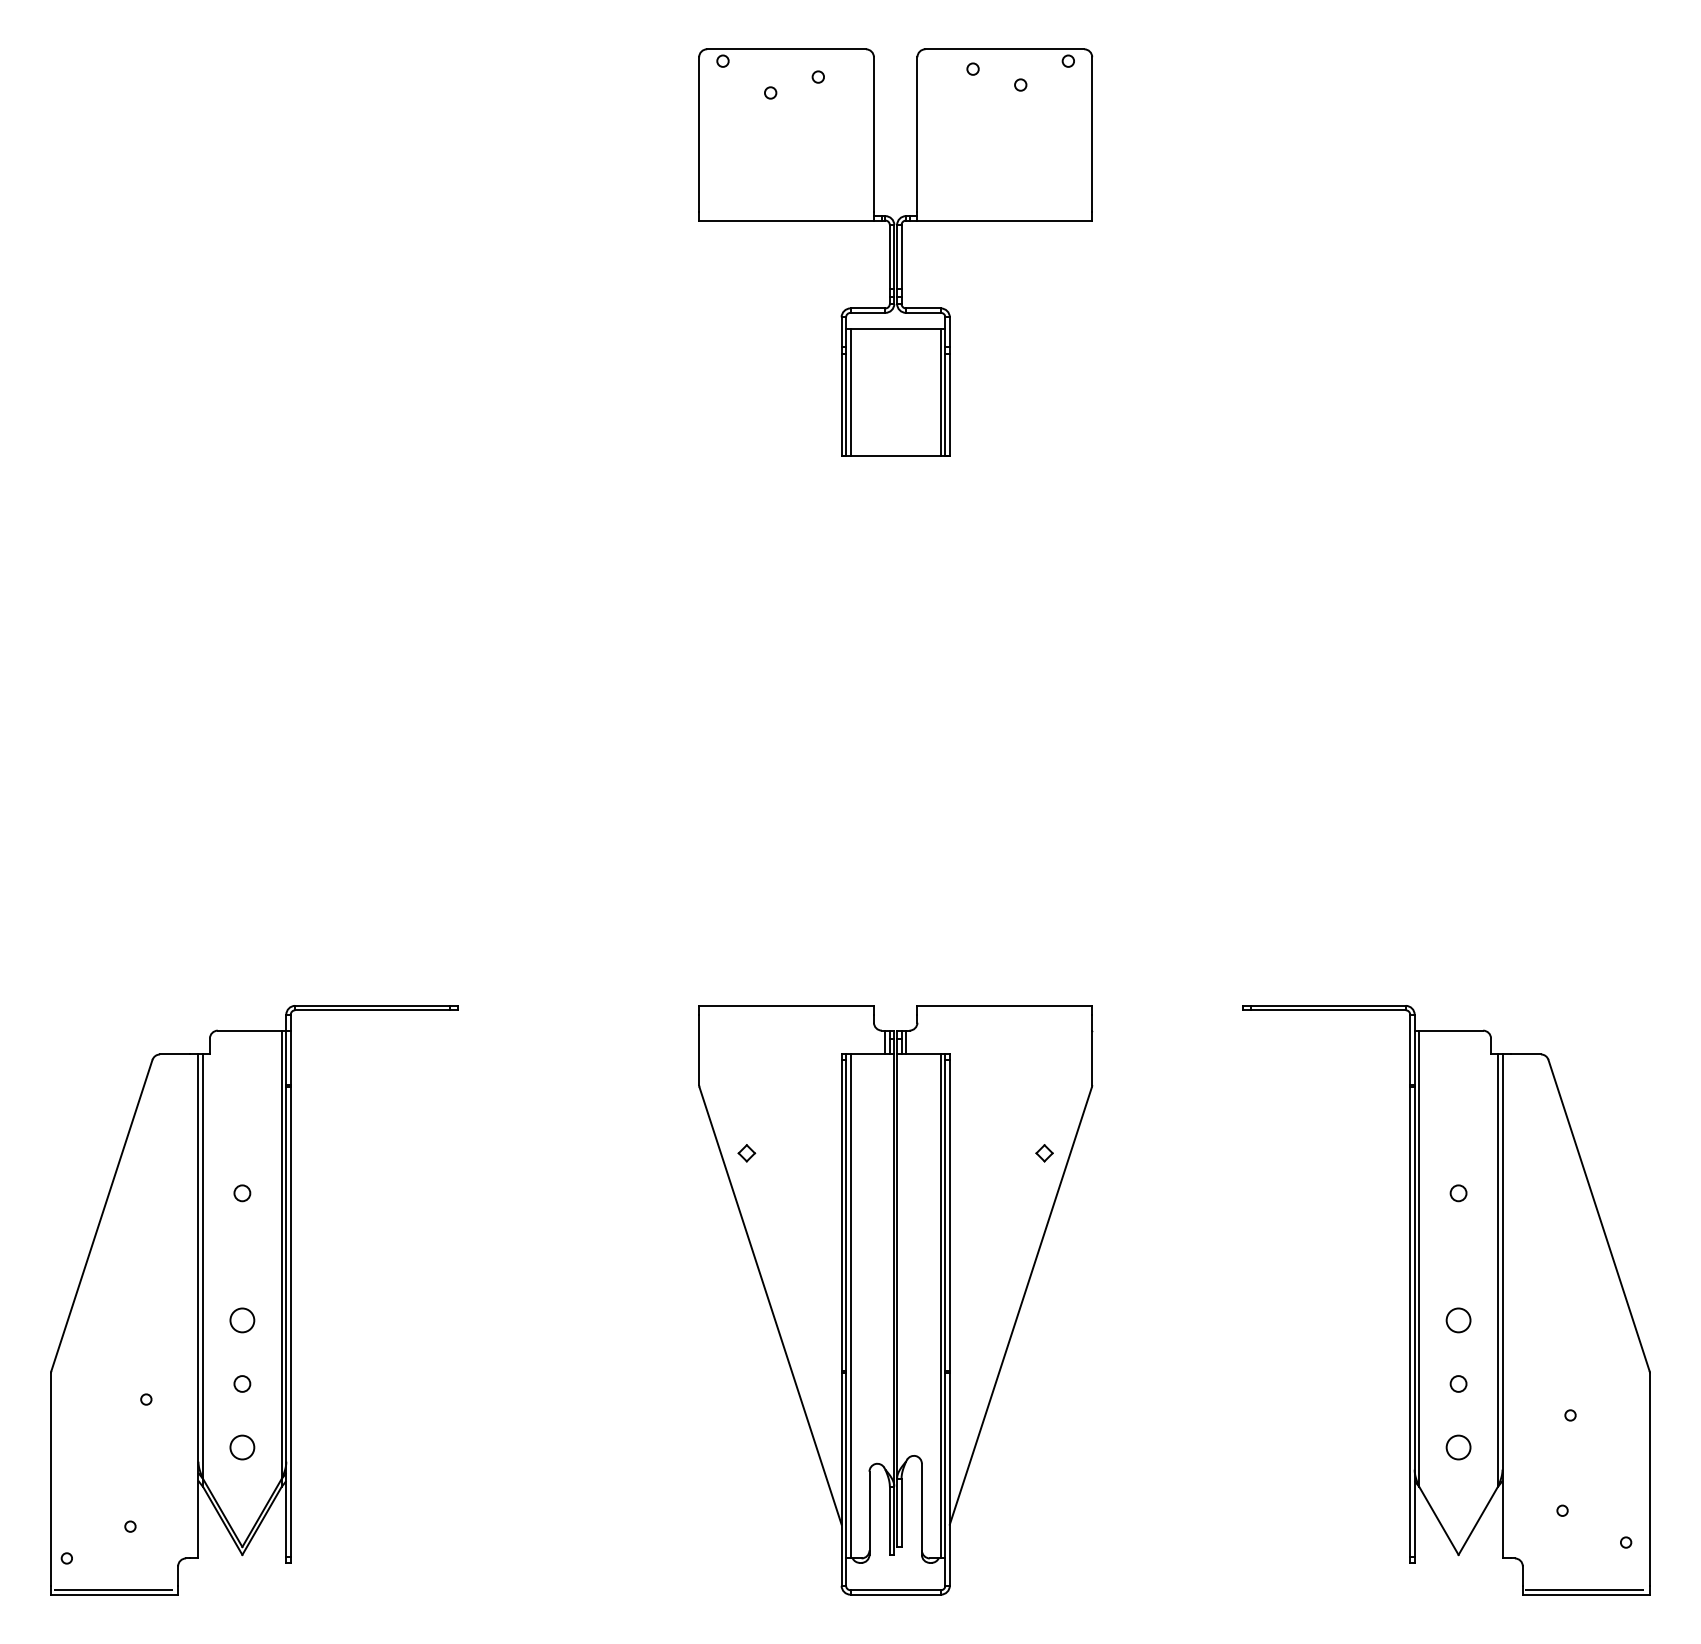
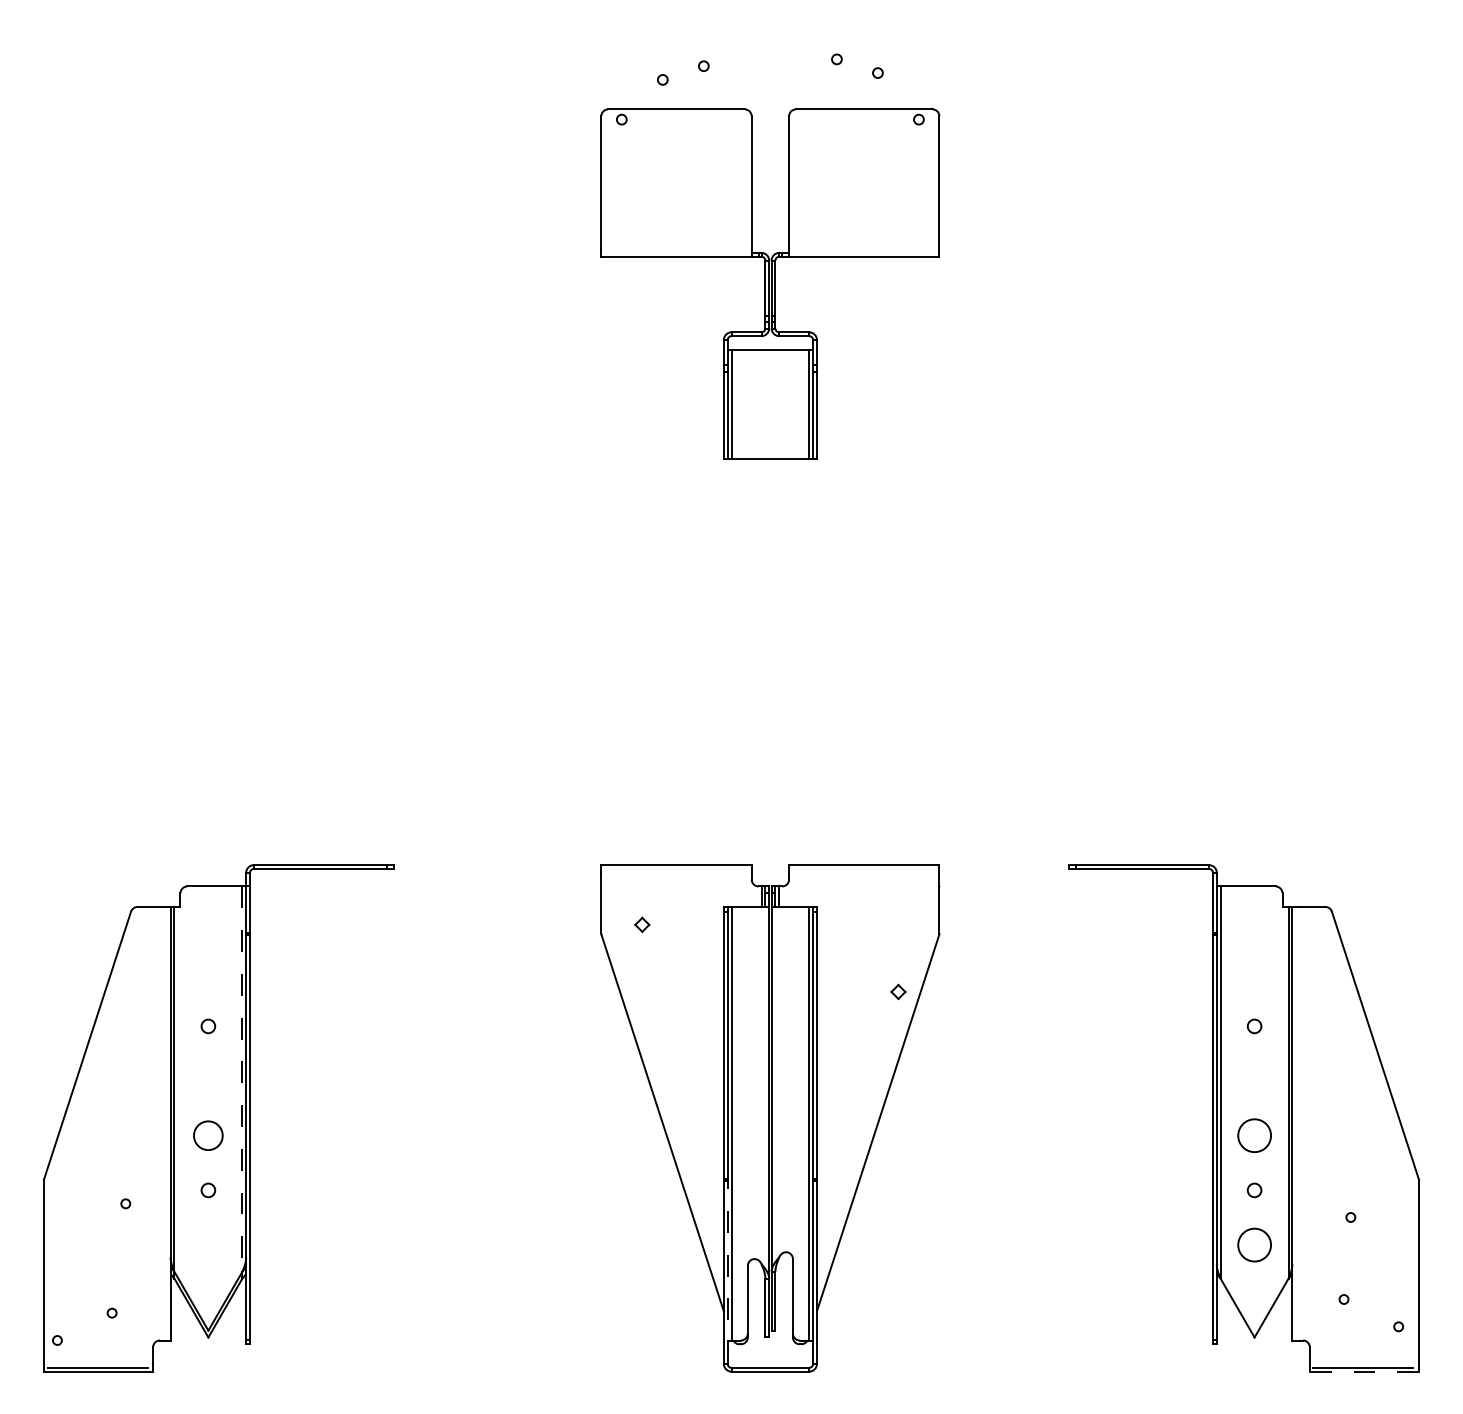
part: (895, 252) -> (770, 284), moved
part: (746, 1153) -> (642, 925), moved
line: (281, 1254) -> (242, 1079), solid -> dashed
circle: (242, 1320) -> (208, 1135), size x1.4
circle: (1458, 1320) -> (1254, 1135), size x1.6
circle: (242, 1447) -> (208, 1245), removed
circle: (1458, 1447) -> (1254, 1245), size x1.6
line: (846, 1479) -> (728, 1272), solid -> dashed
line: (1586, 1594) -> (1364, 1371), solid -> dashed

